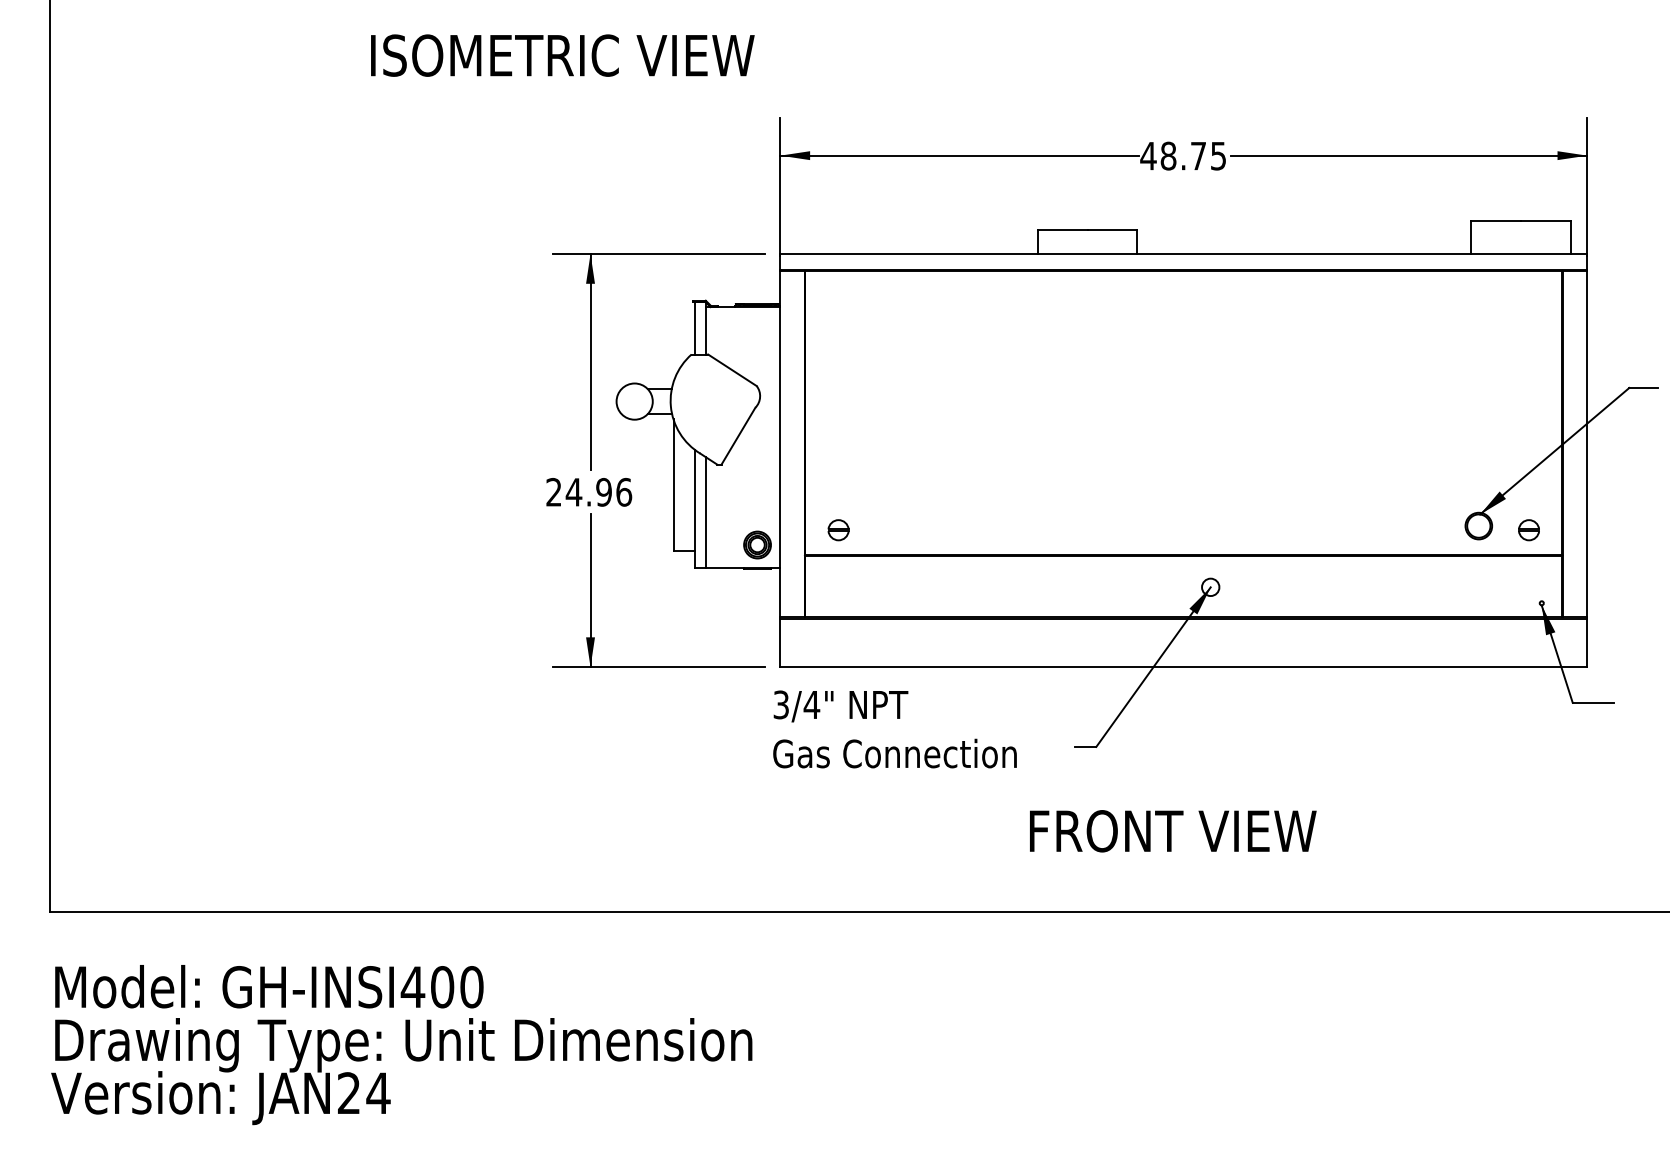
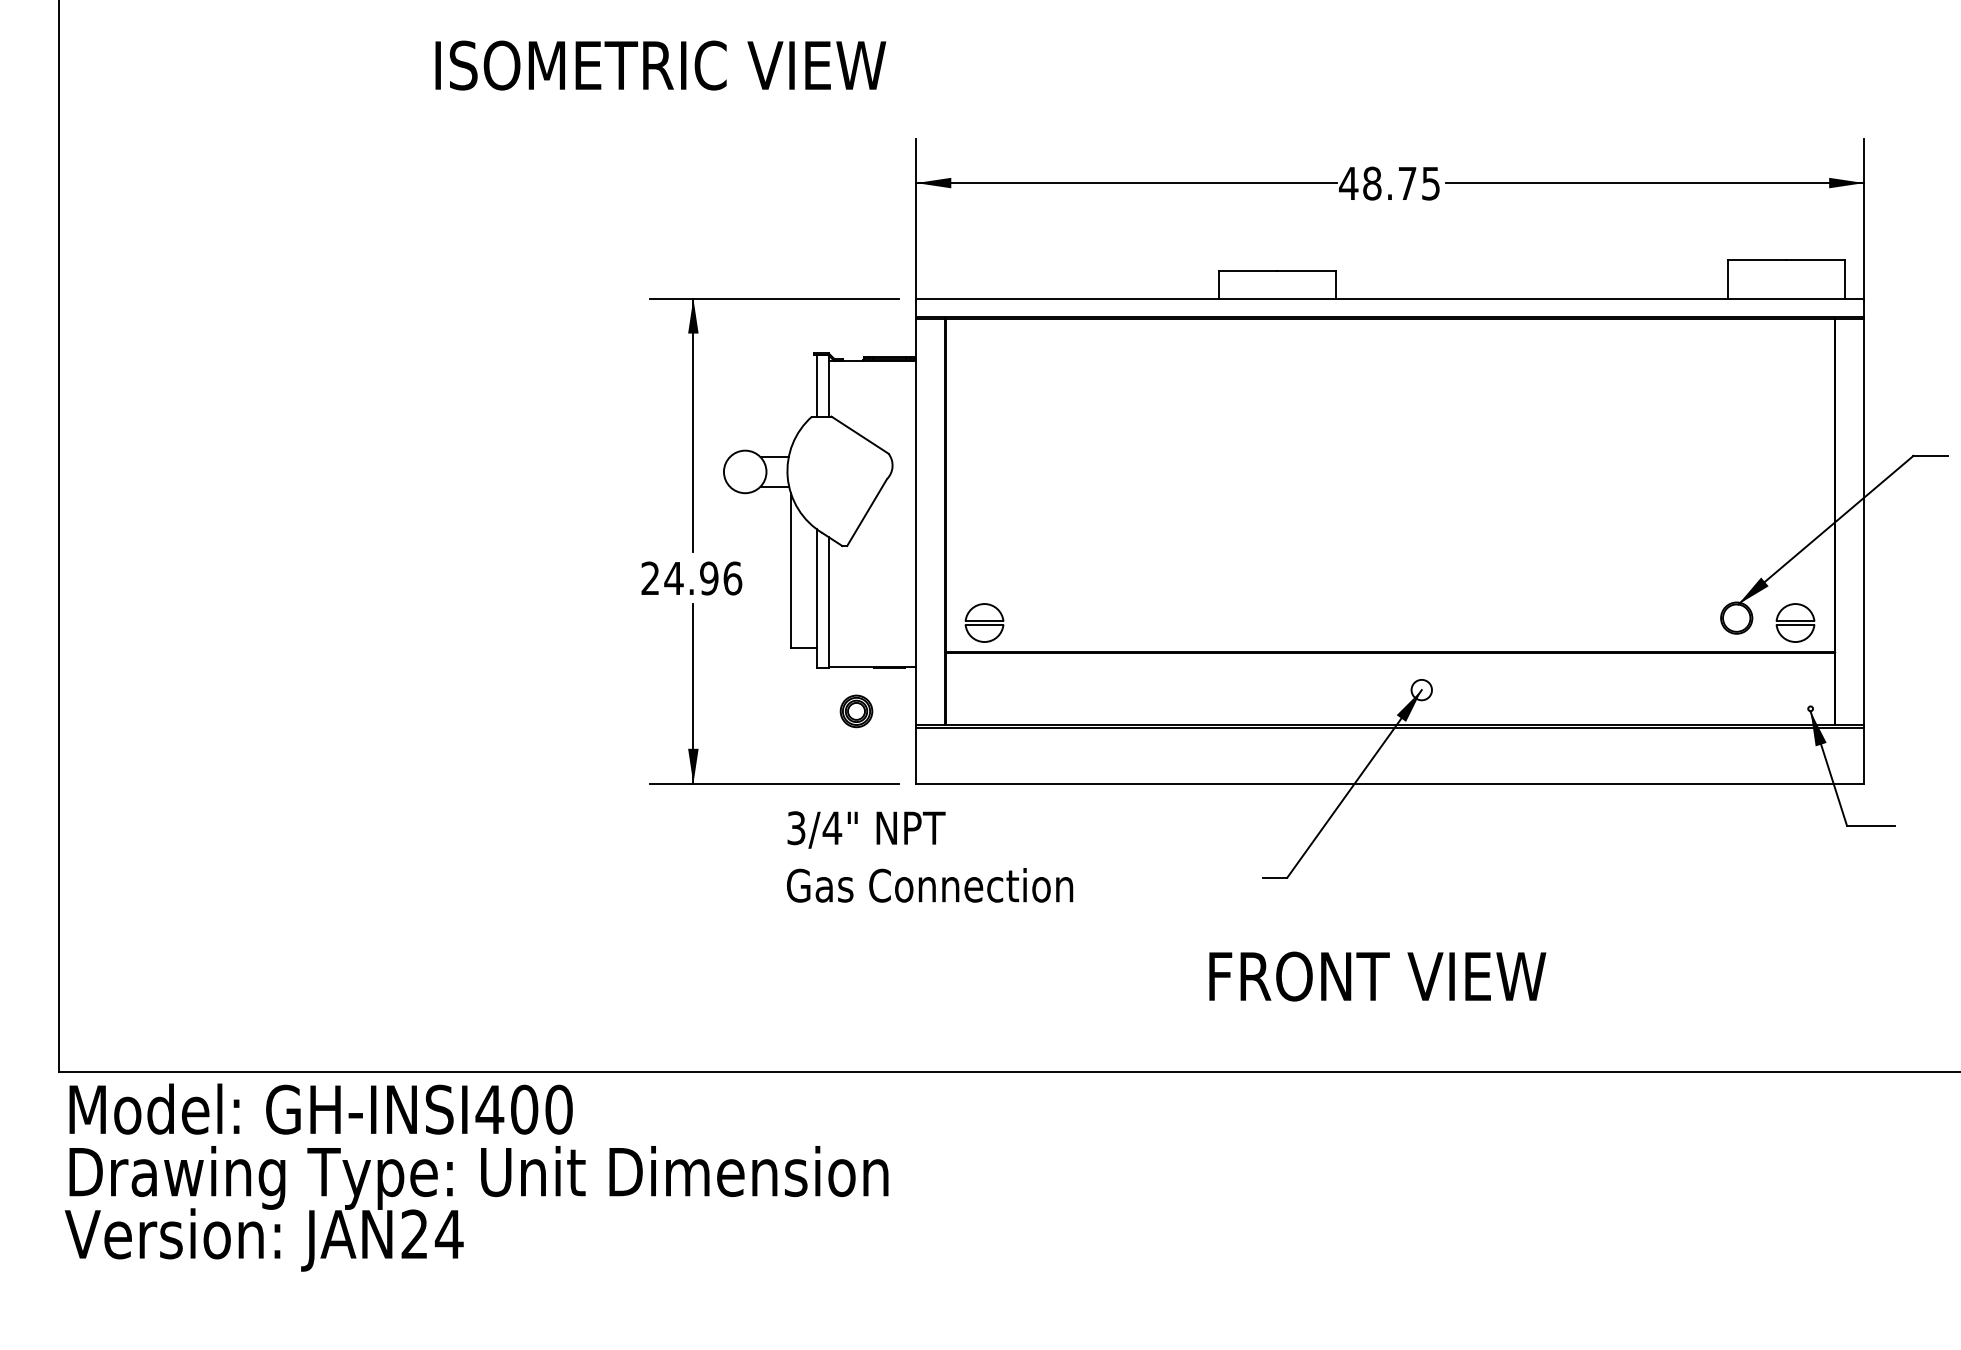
part: (838, 529) -> (984, 622), size x1.6
part: (1528, 529) -> (1795, 622), size x1.6
part: (757, 545) -> (856, 711), moved
text: (895, 729) -> (930, 856), moved
text: (401, 1044) -> (476, 1177), moved

